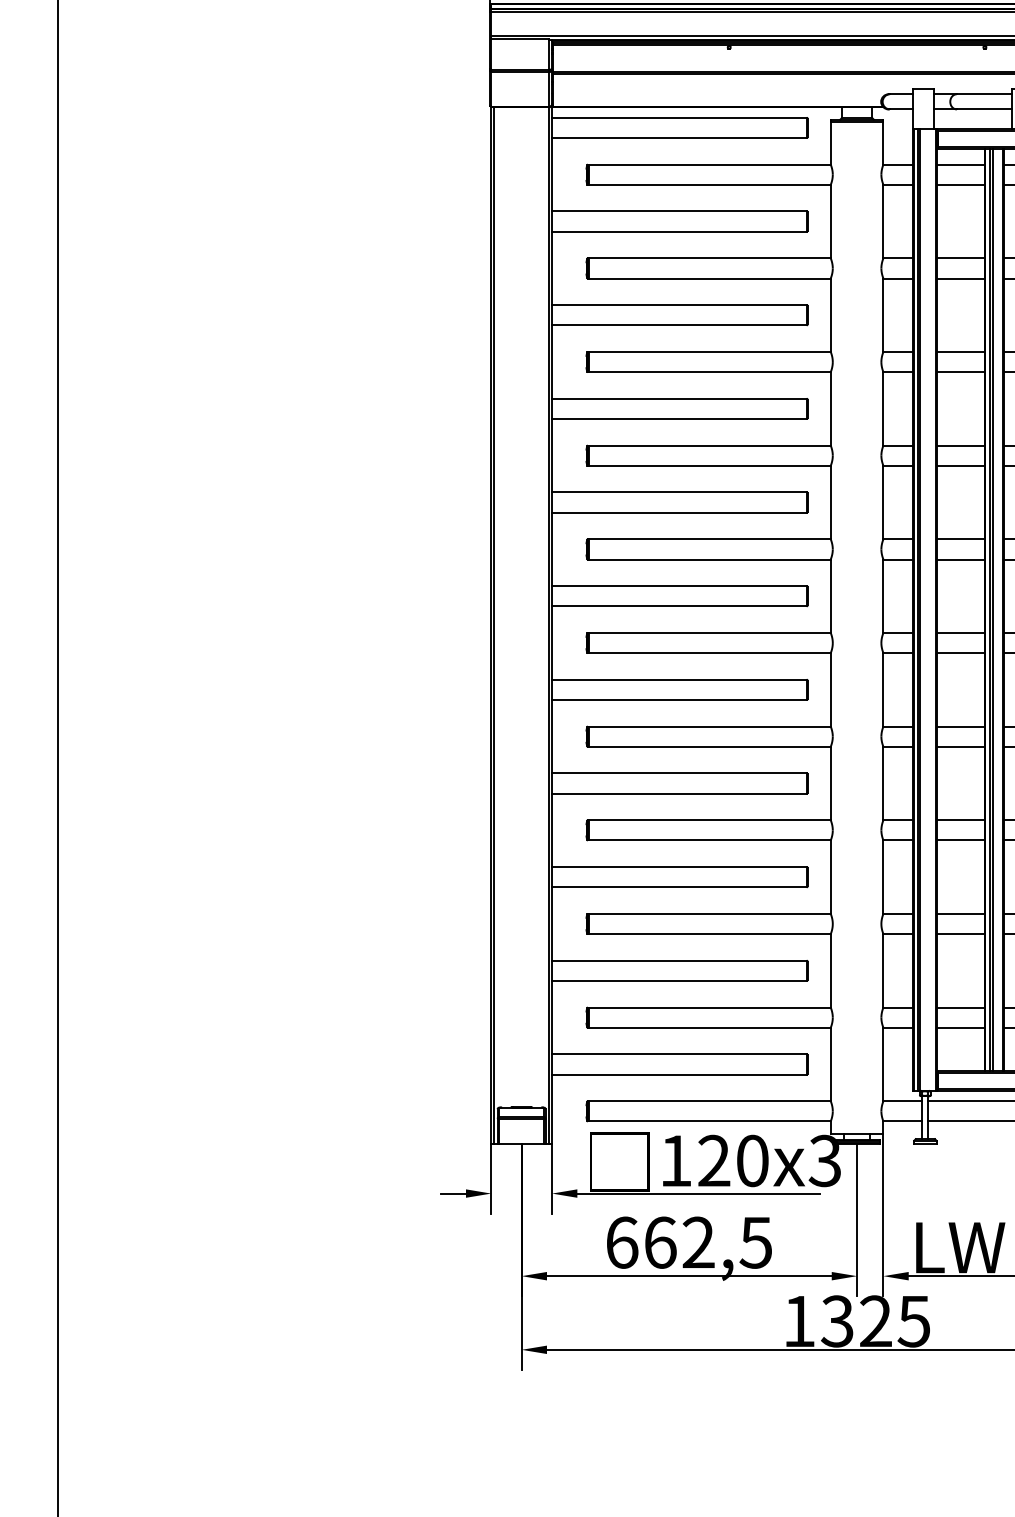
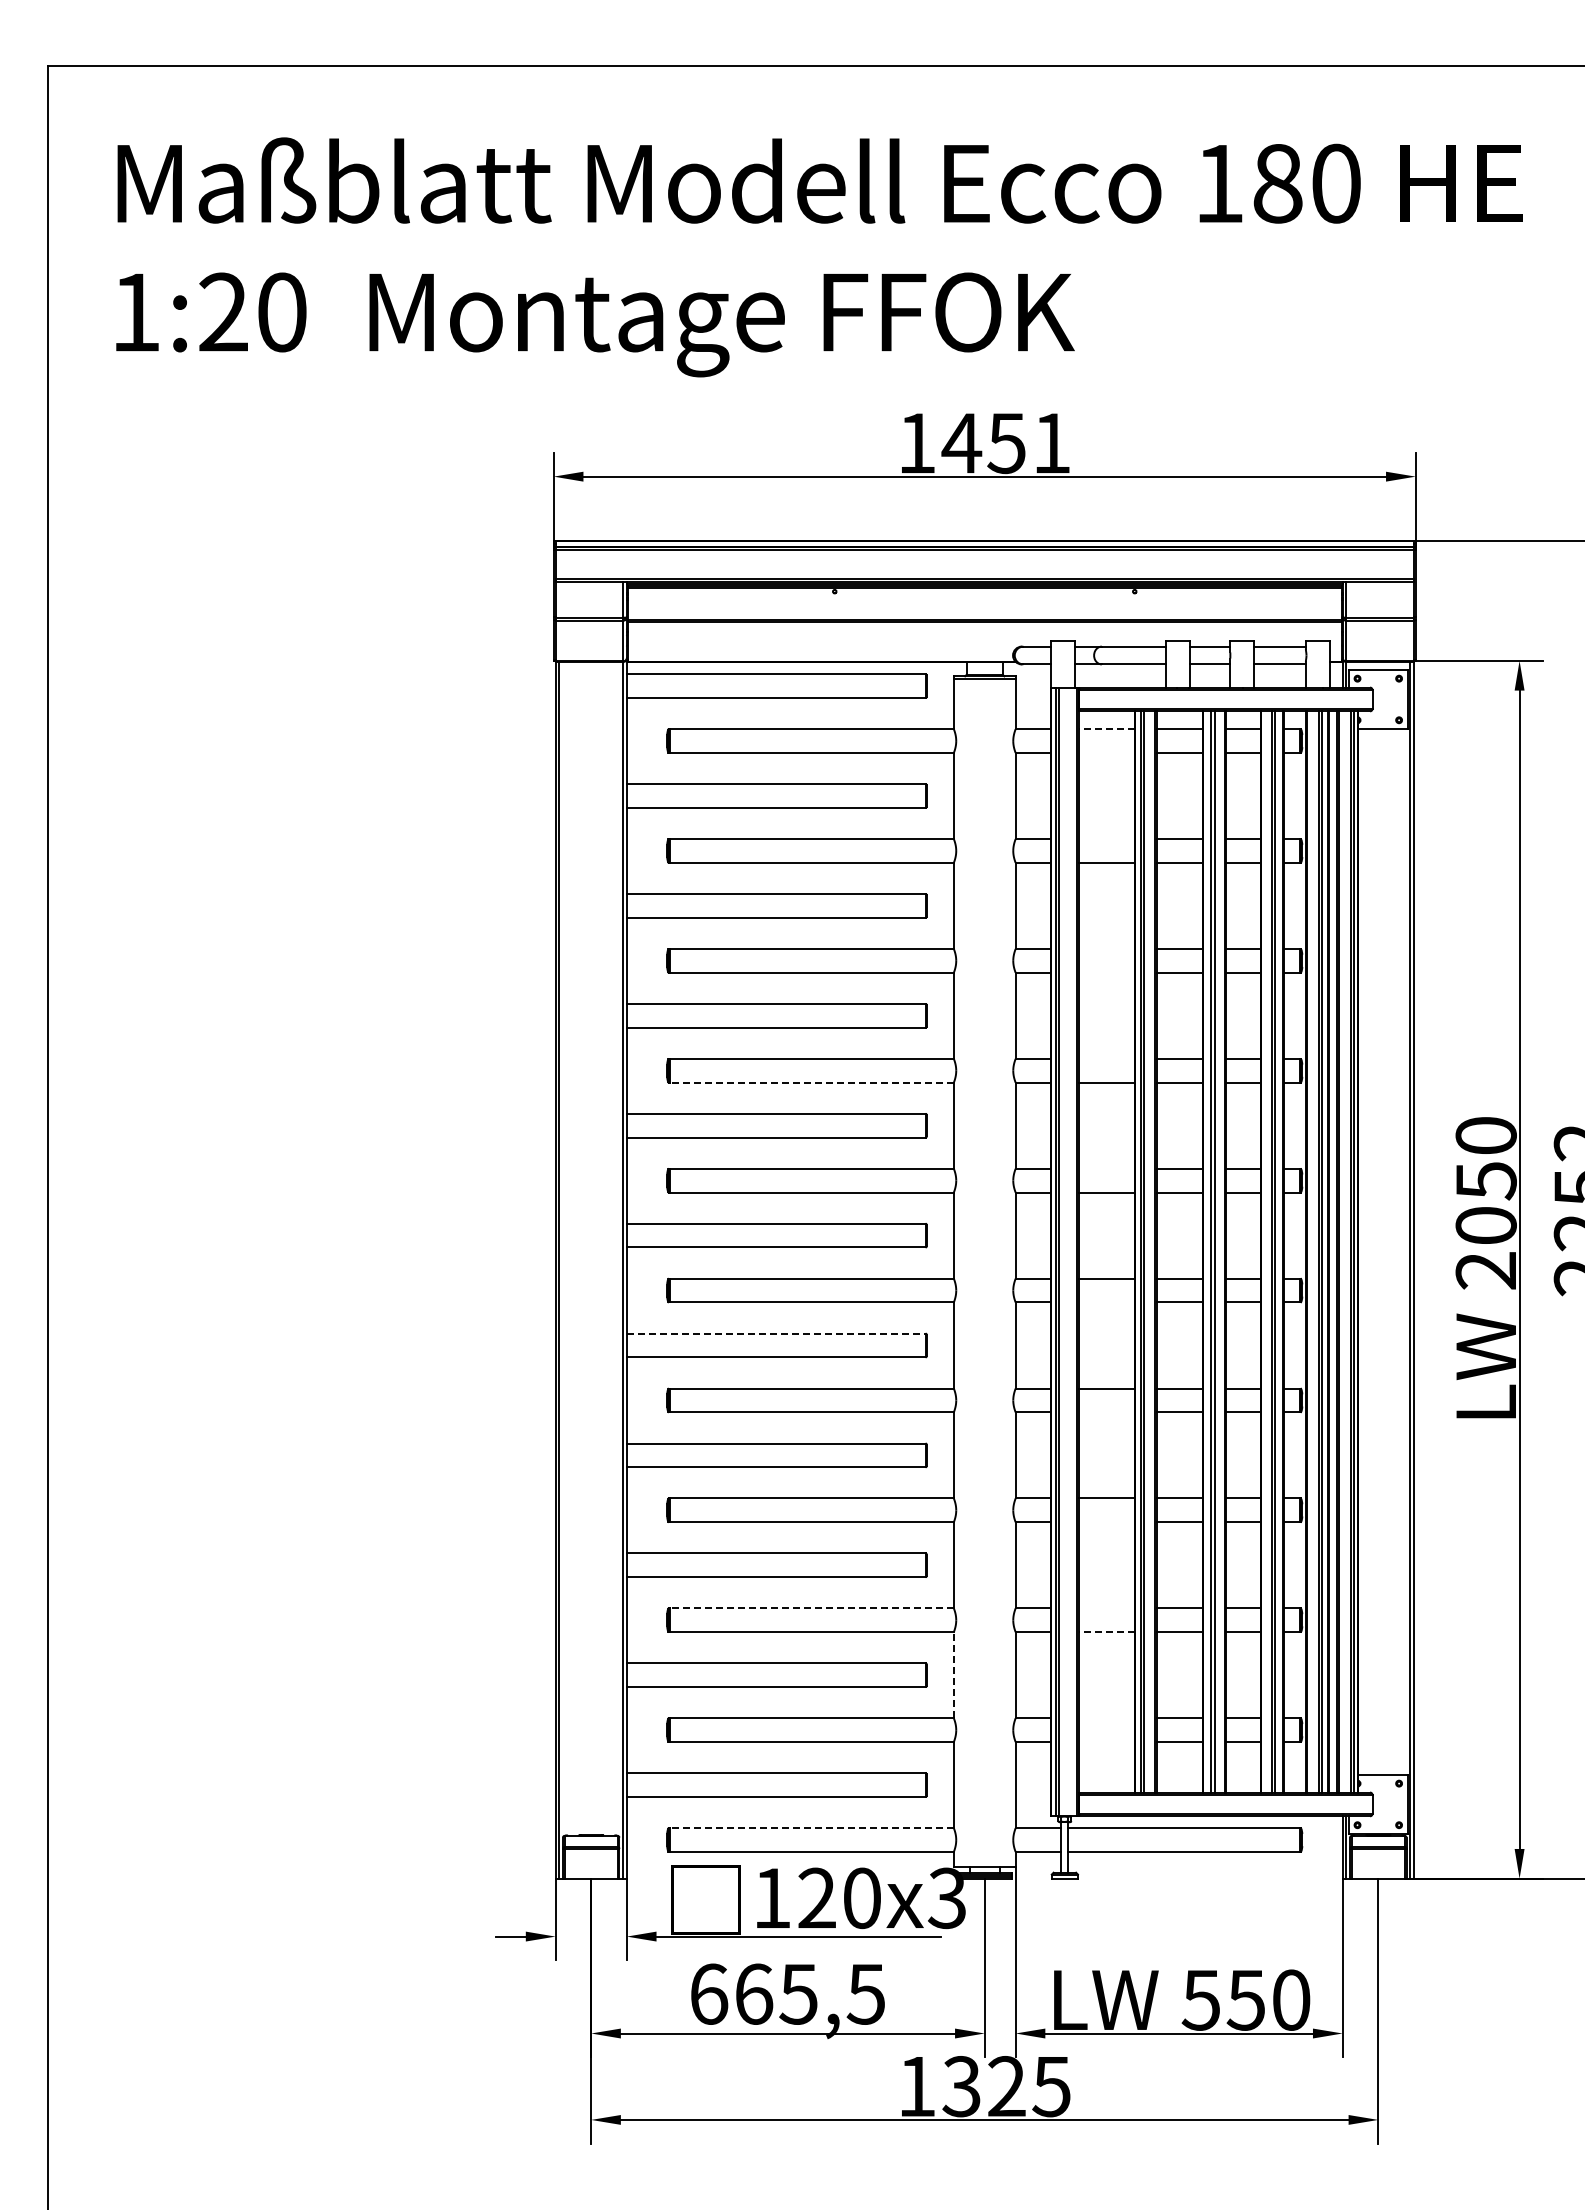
line: (960, 164) -> (1106, 729), solid -> dashed
line: (960, 184) -> (1106, 752), removed
line: (960, 258) -> (1106, 839), removed
line: (960, 351) -> (1106, 948), removed
line: (960, 371) -> (1106, 972), removed
line: (960, 445) -> (1106, 1058), removed
line: (709, 465) -> (811, 1082), solid -> dashed
line: (960, 539) -> (1106, 1168), removed
line: (960, 653) -> (1106, 1302), removed
line: (679, 679) -> (776, 1333), solid -> dashed
line: (960, 746) -> (1106, 1412), removed
line: (960, 840) -> (1106, 1522), removed
line: (709, 913) -> (811, 1608), solid -> dashed
line: (960, 913) -> (1106, 1608), removed
line: (960, 934) -> (1106, 1632), solid -> dashed
line: (830, 970) -> (953, 1674), solid -> dashed
line: (960, 1007) -> (1106, 1718), removed
line: (960, 1028) -> (1106, 1742), removed
line: (709, 1101) -> (811, 1828), solid -> dashed
text: (698, 1242) -> (798, 1993), 662,5 -> 665,5

